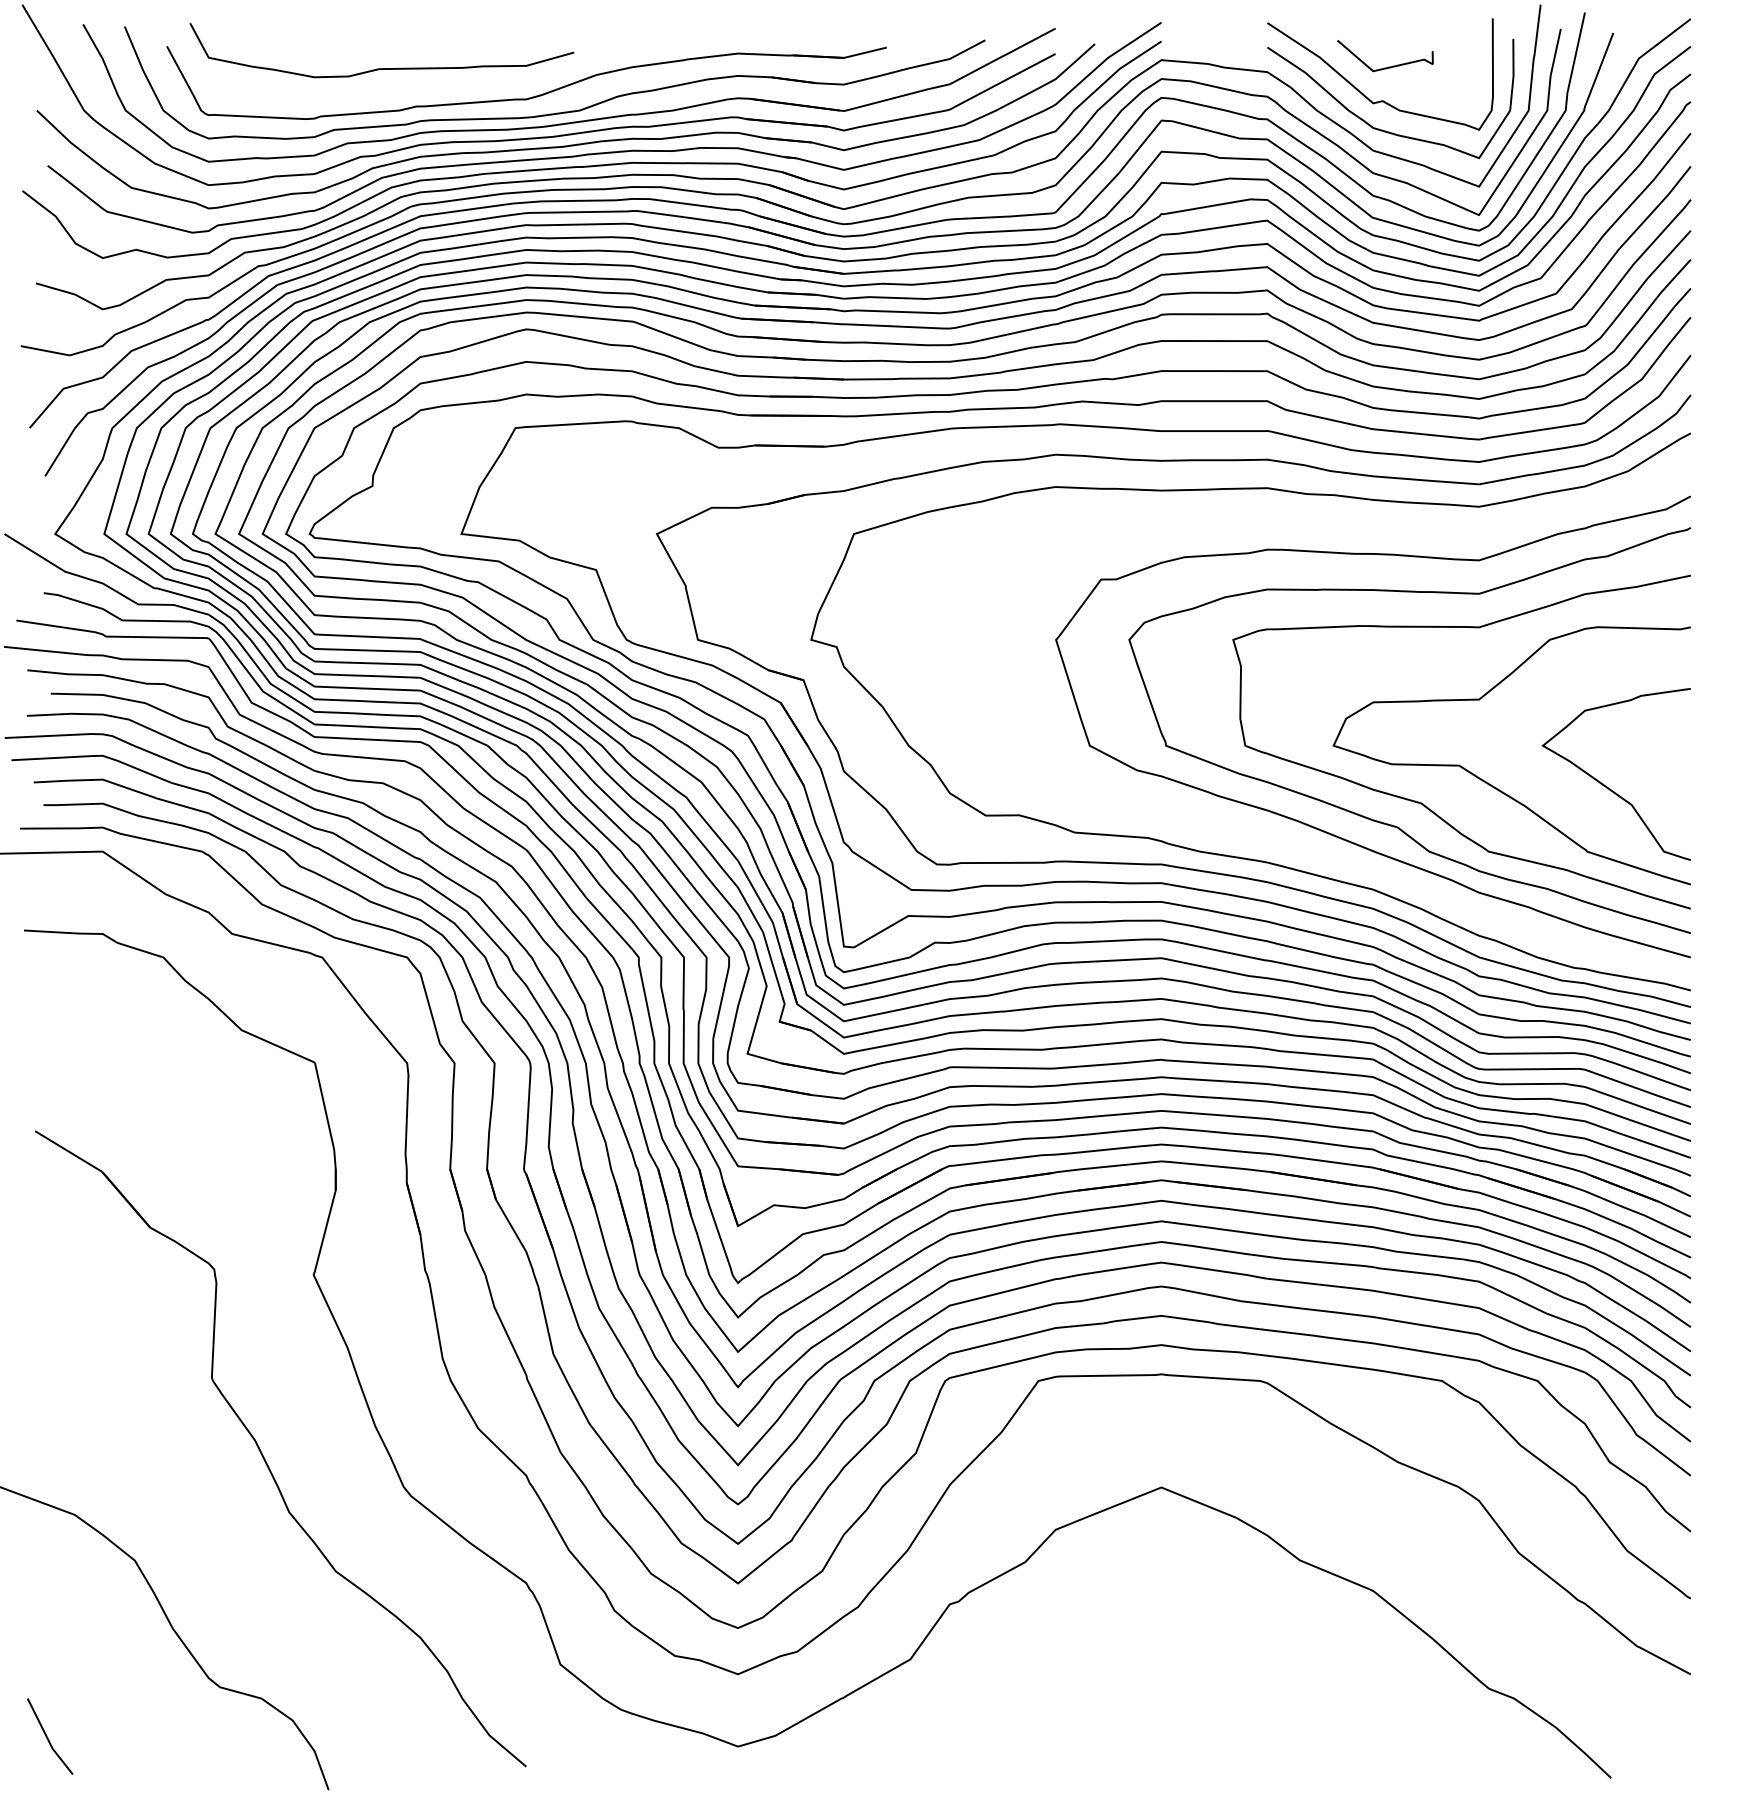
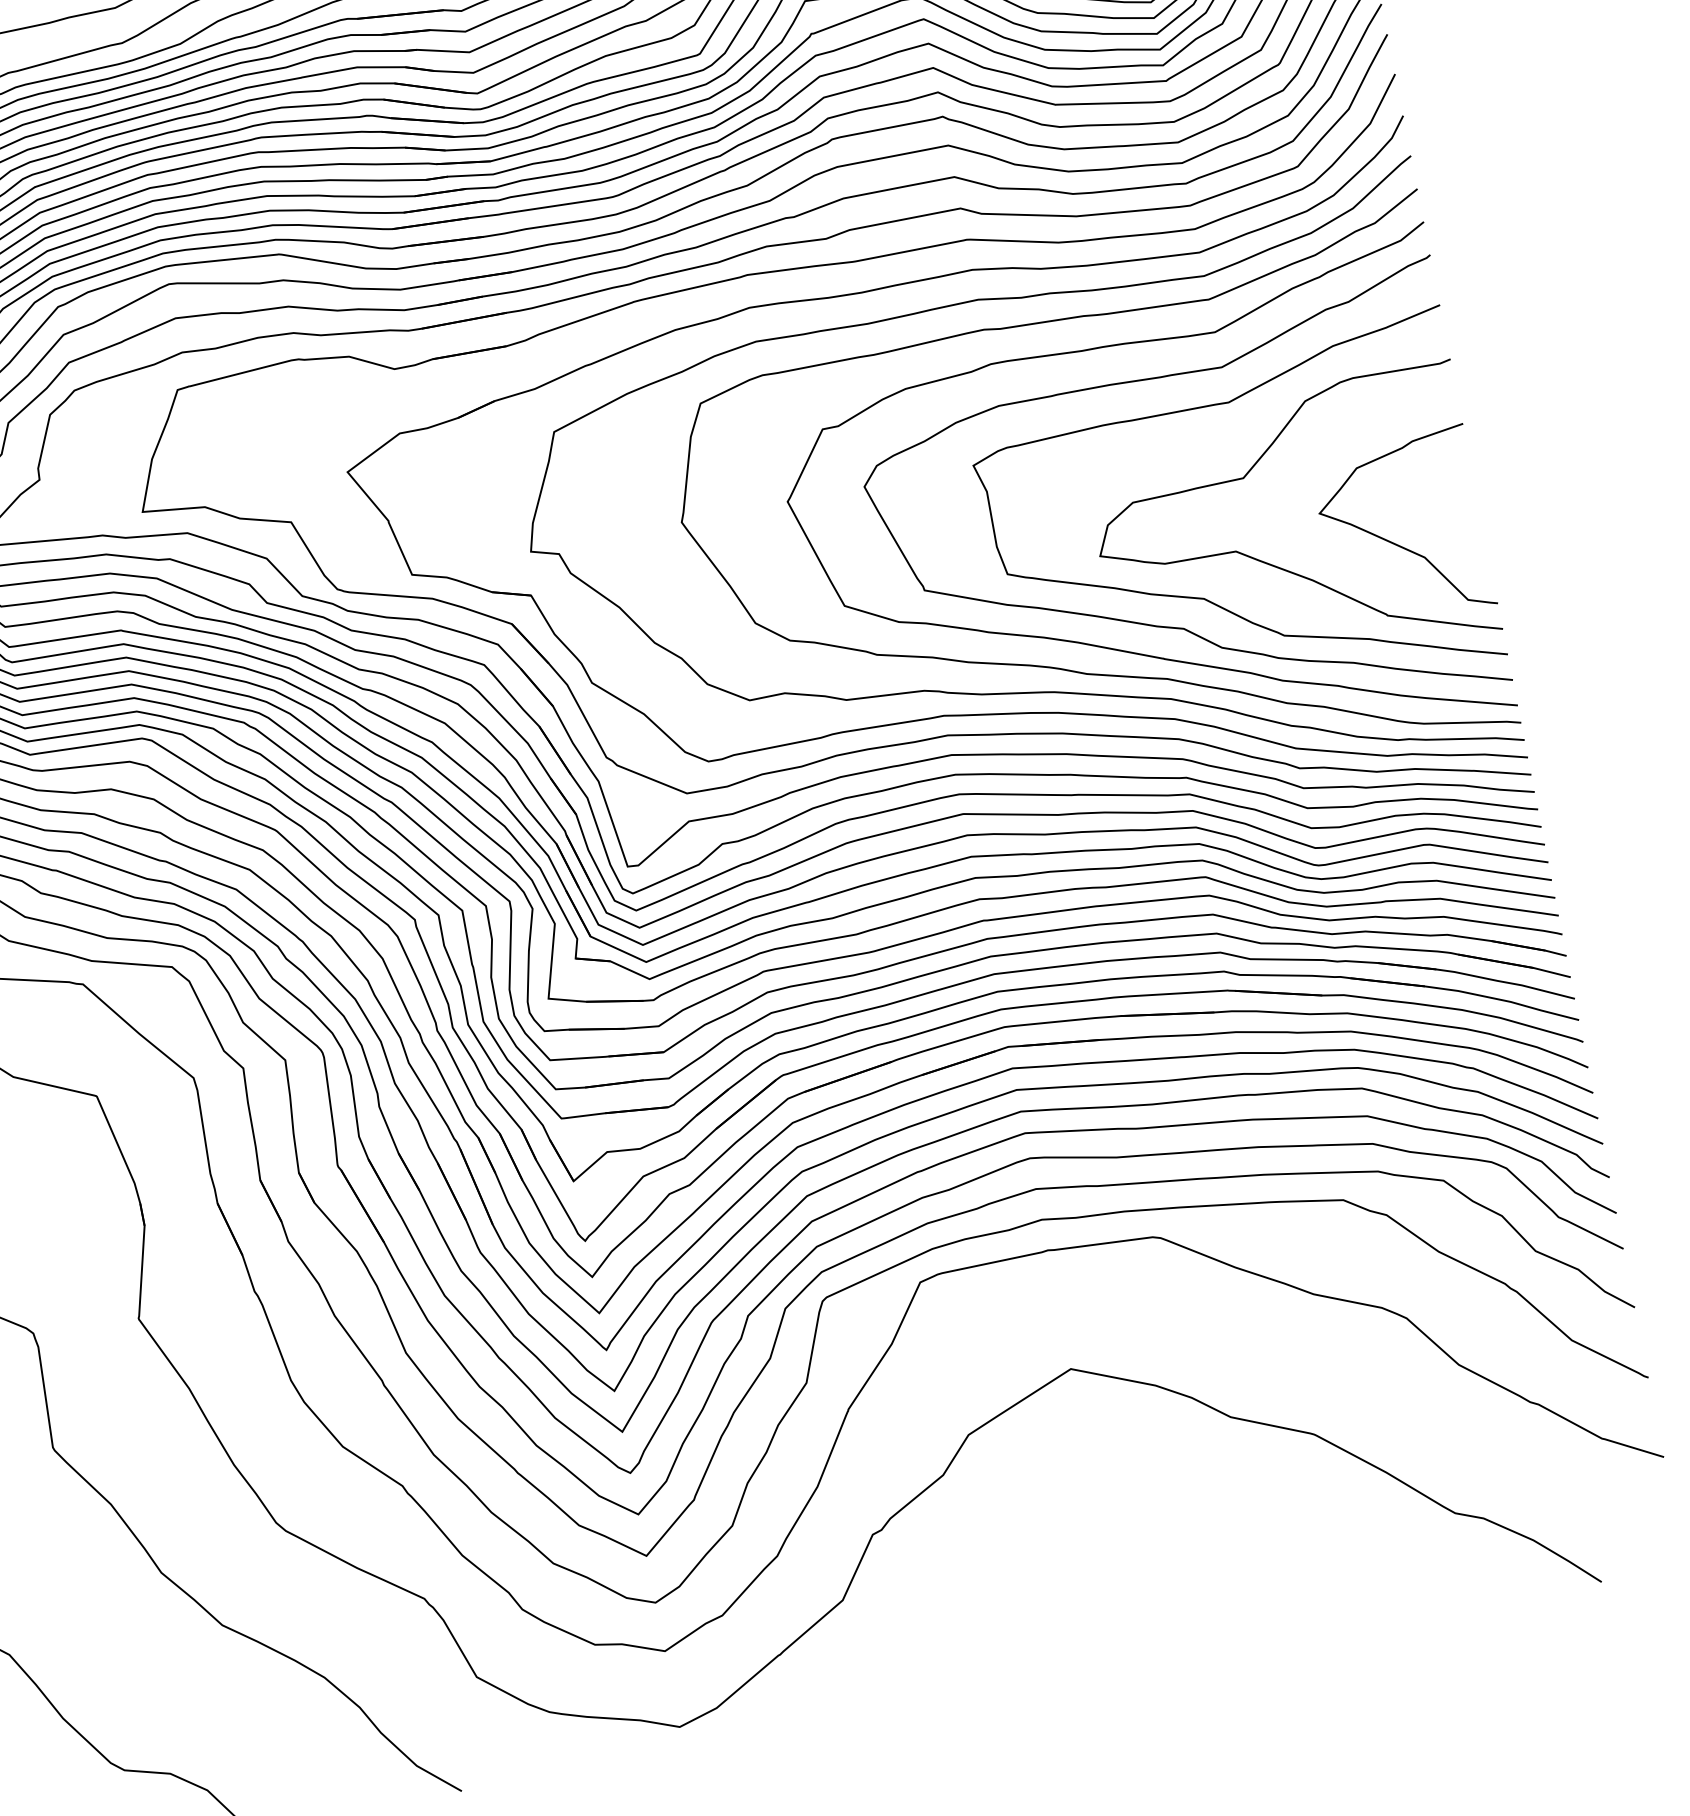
curve: (1278, 841) -> (1061, 667), added

